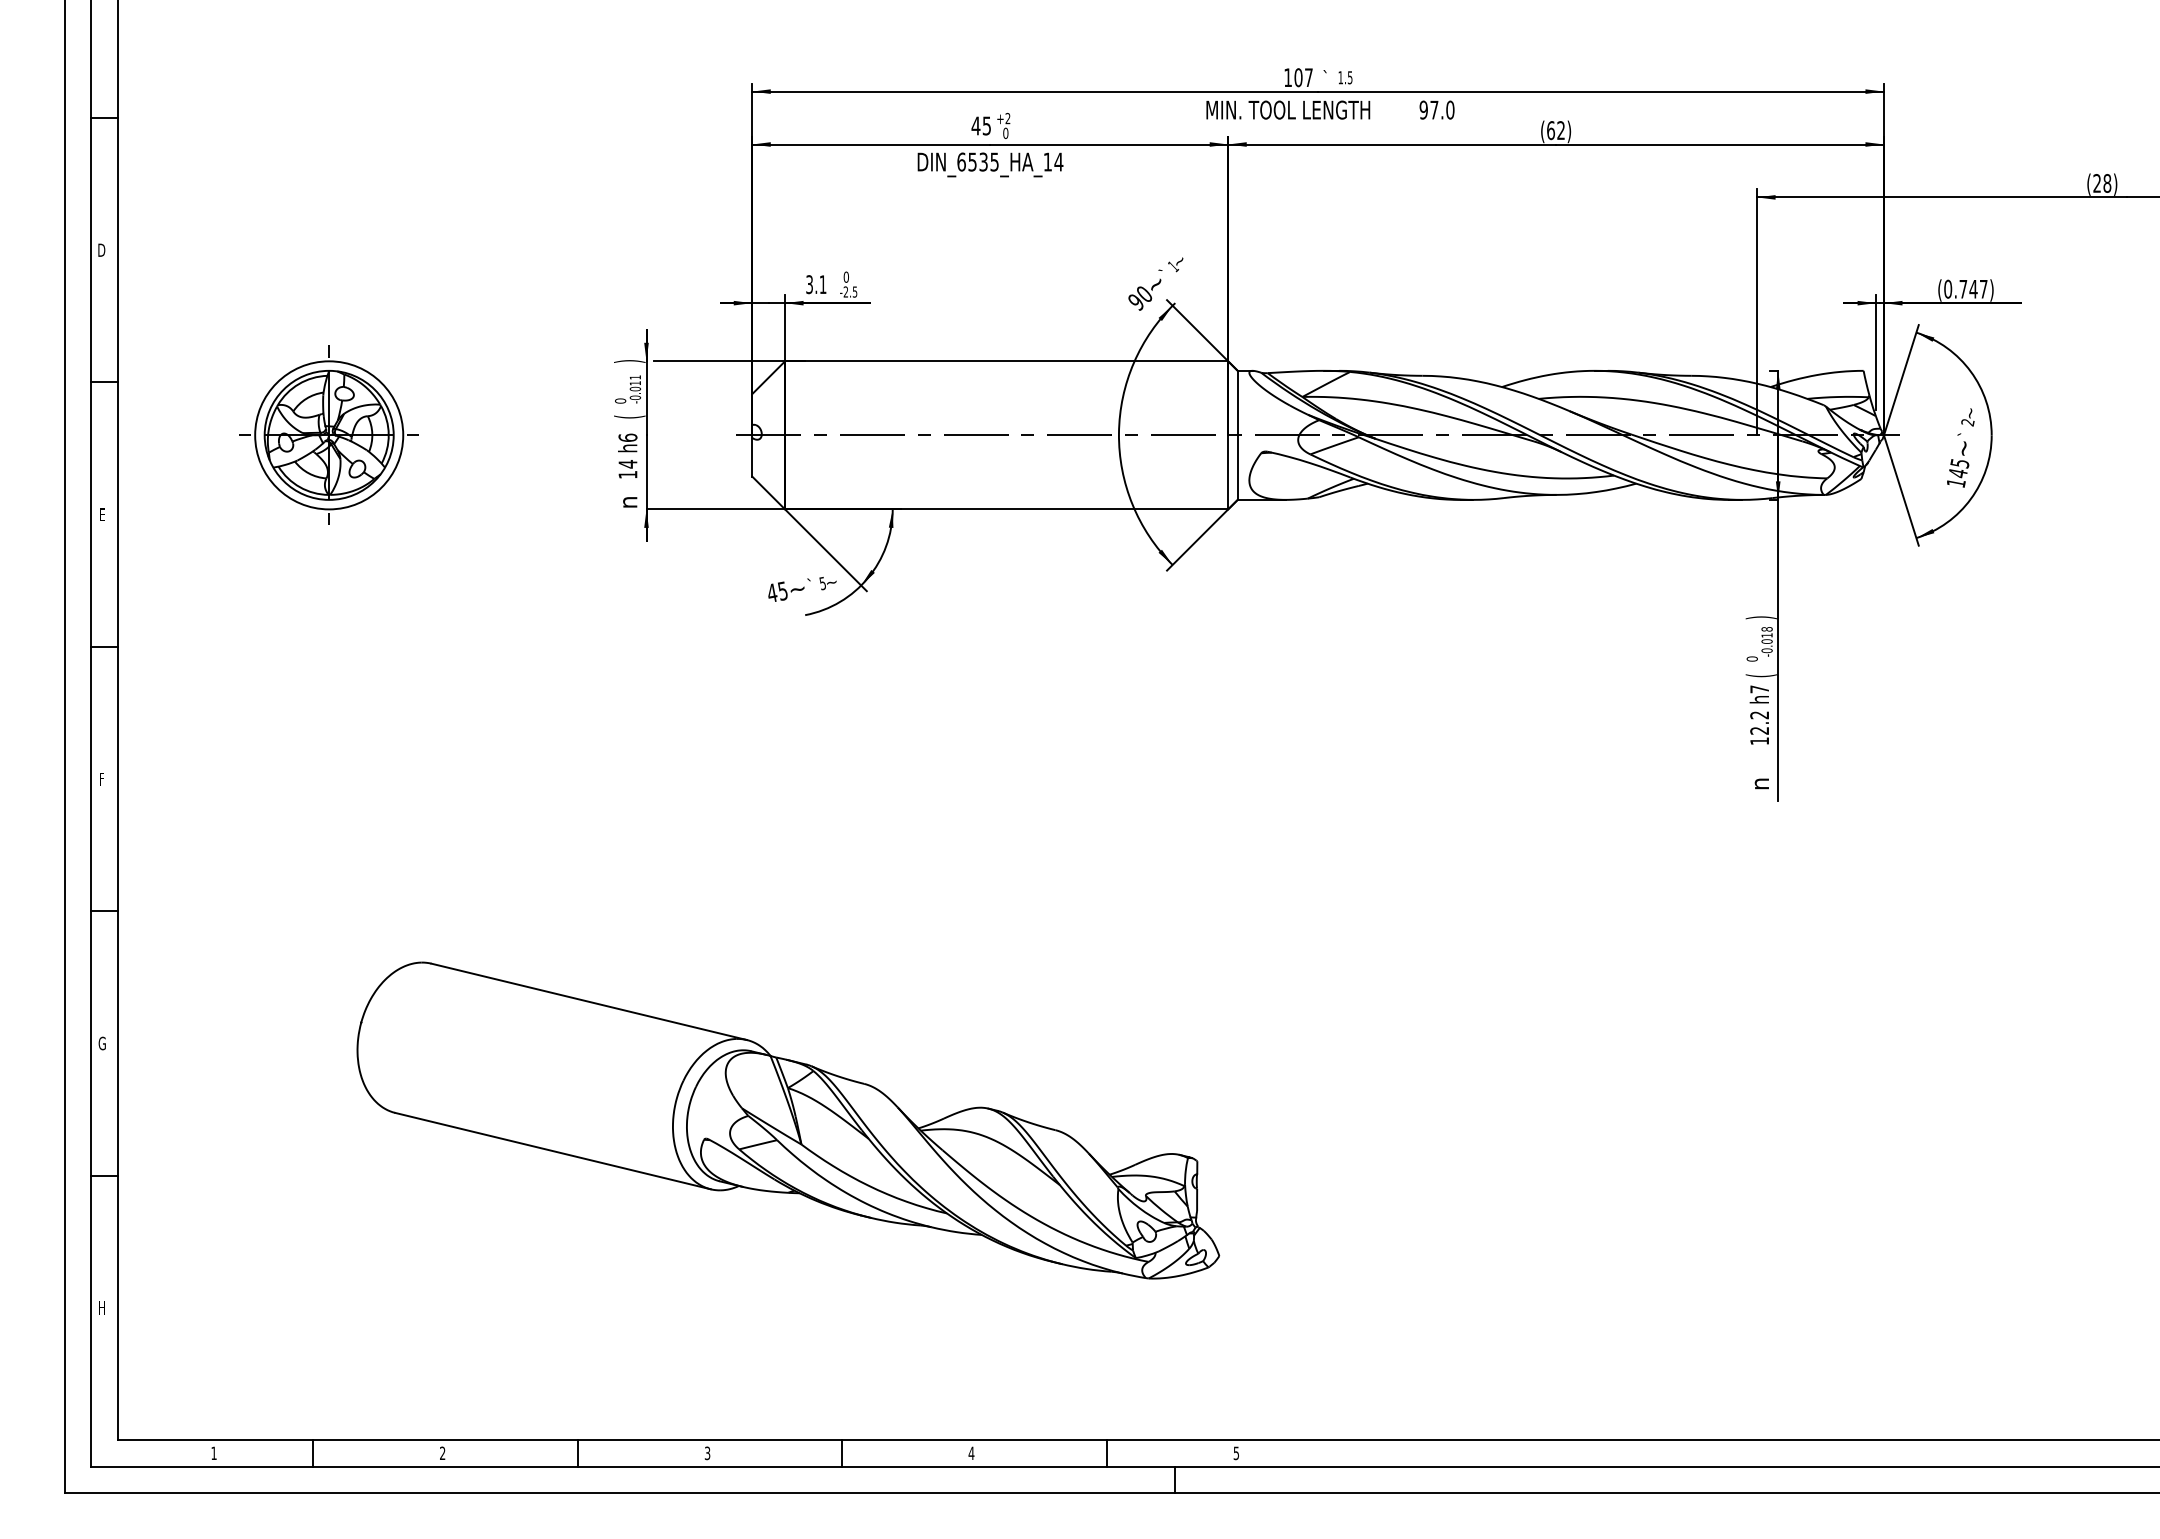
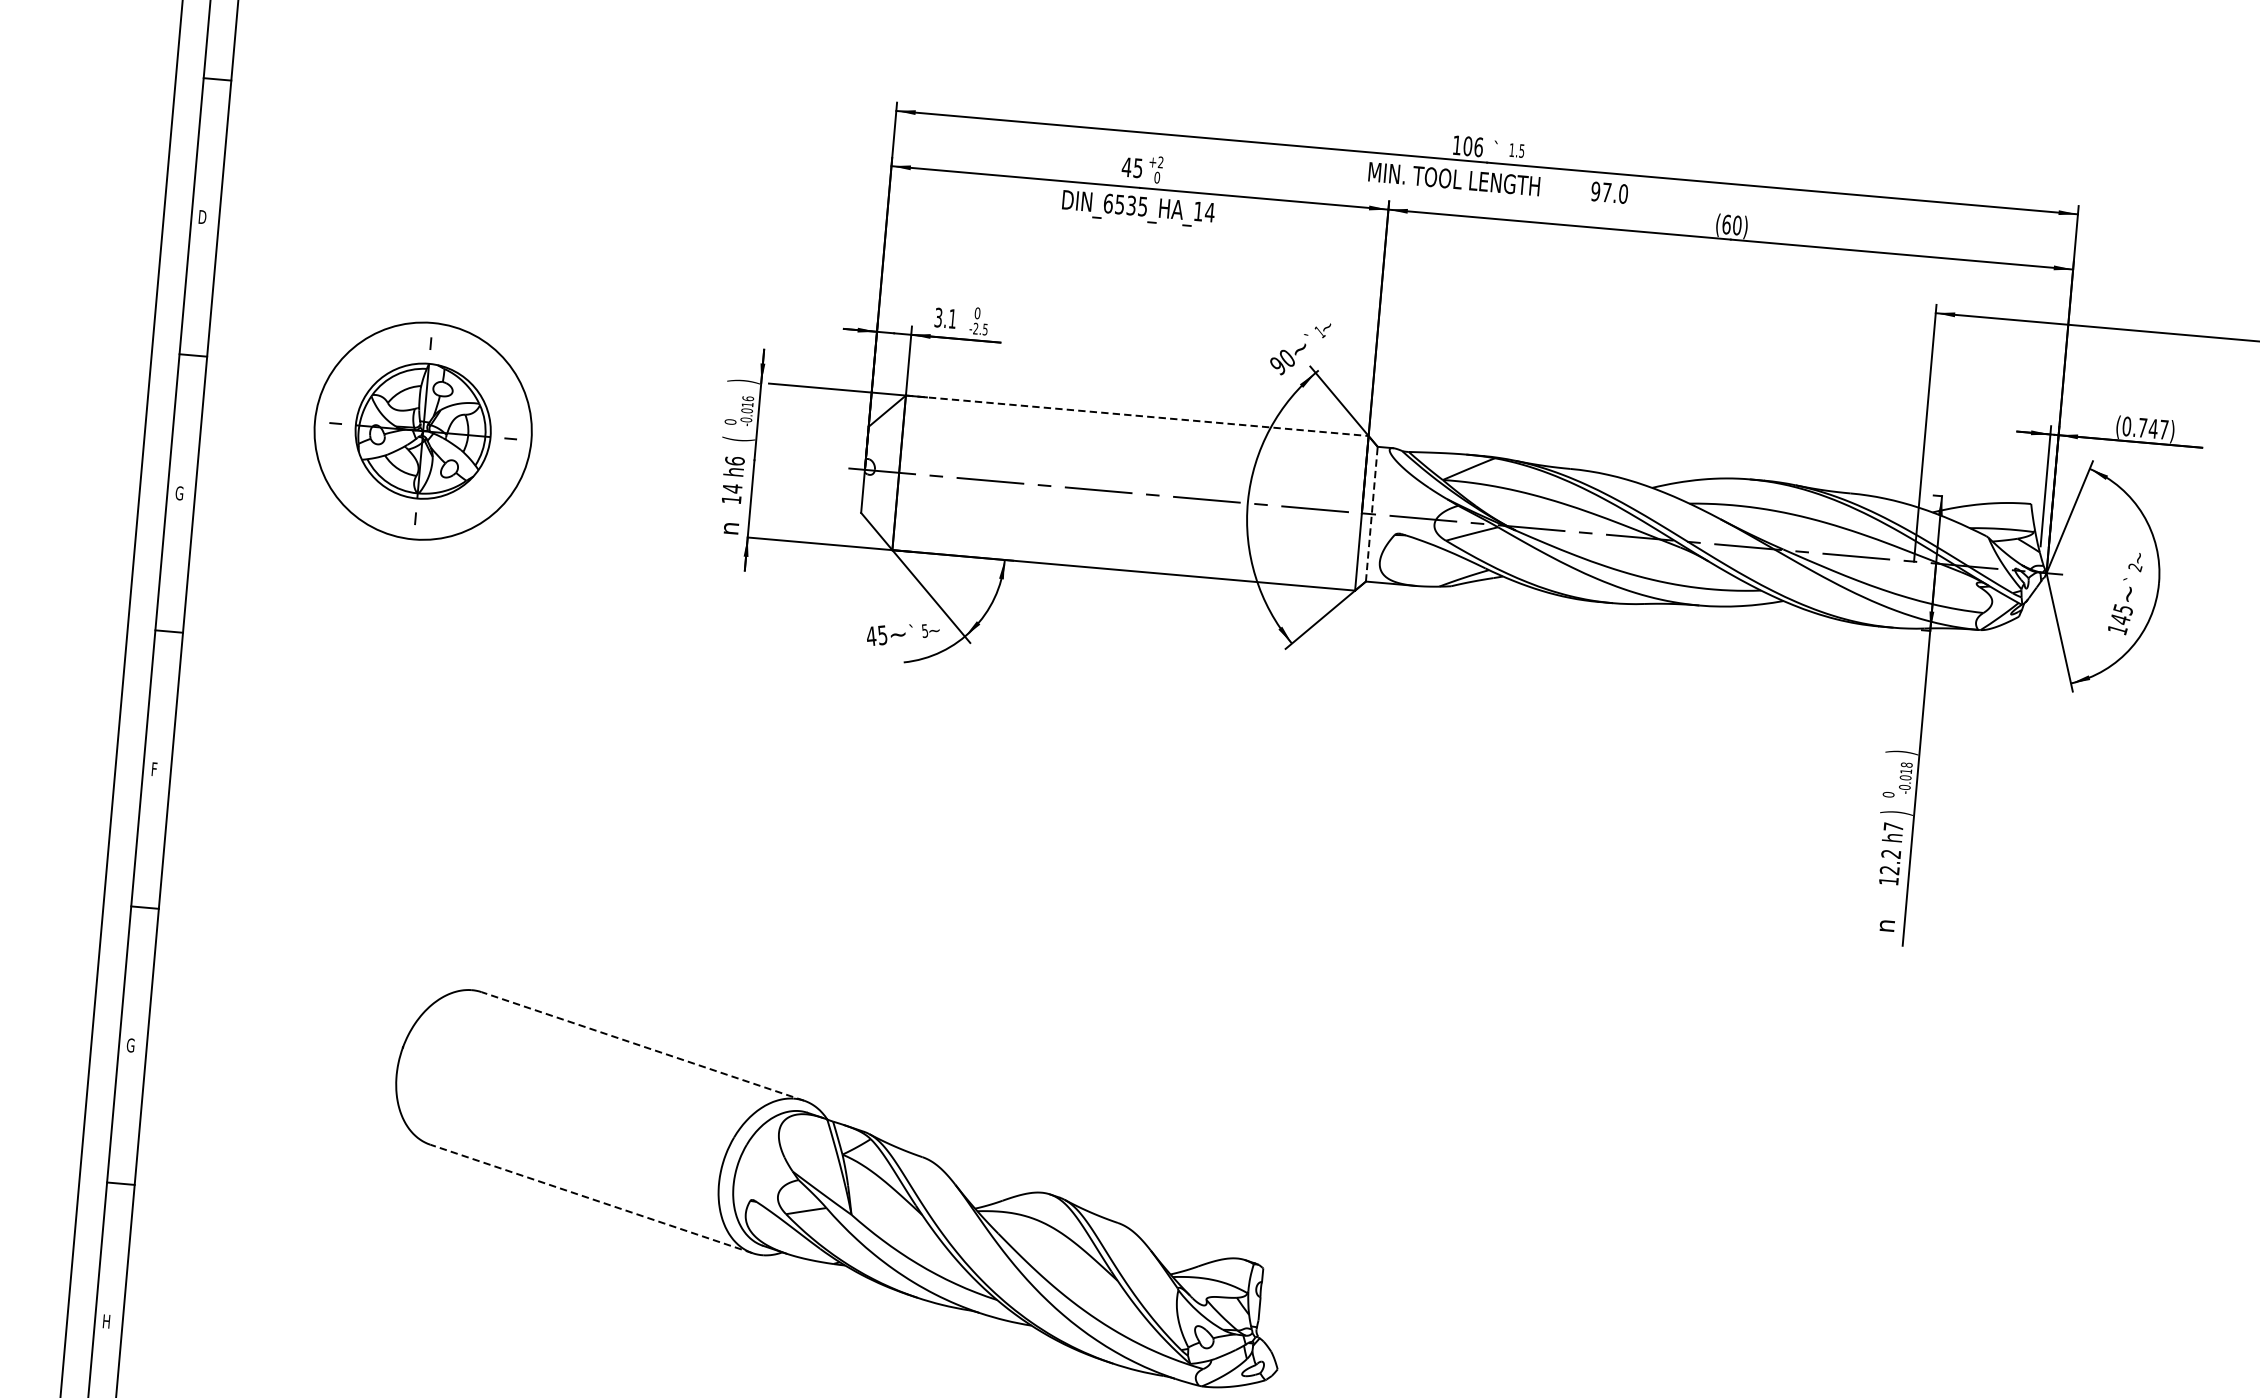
text: (1308, 77) -> (1478, 147), 107 -> 106
text: (1561, 130) -> (1737, 225), (62) -> (60)
line: (1006, 361) -> (1137, 415), solid -> dashed
text: (635, 377) -> (748, 398), -0.011 -> -0.016
circle: (329, 435) -> (423, 431), size x1.4
line: (1237, 435) -> (1371, 514), solid -> dashed
text: (102, 514) -> (179, 493), E -> G
text: (1760, 675) -> (1895, 812), ( -> )
line: (588, 1001) -> (642, 1046), solid -> dashed
line: (552, 1150) -> (591, 1198), solid -> dashed

